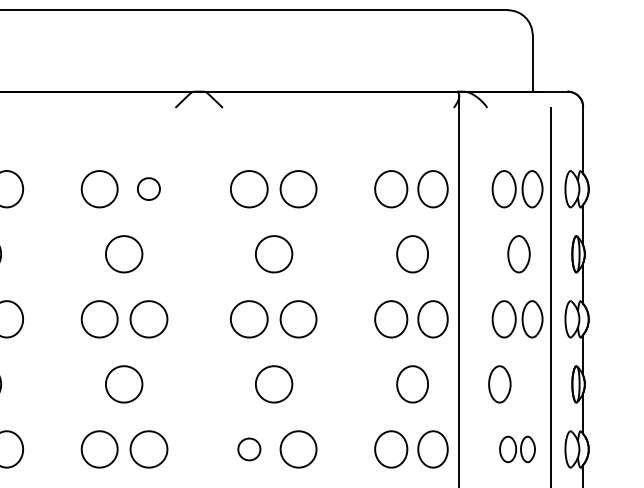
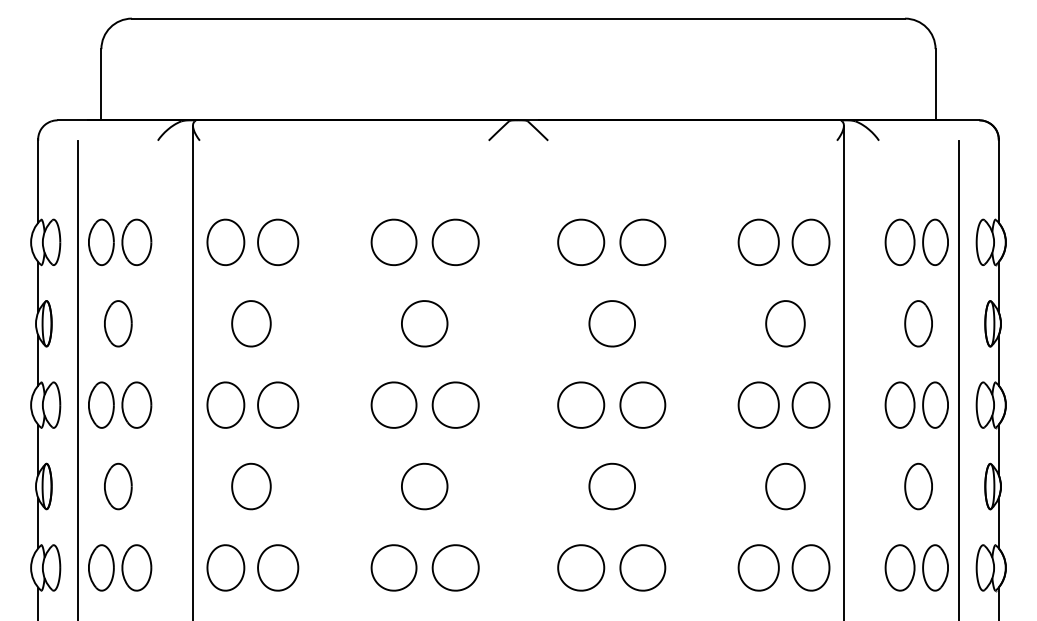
part: (148, 188) -> (455, 241), size x1.67
part: (499, 384) -> (918, 486), moved
part: (249, 449) -> (581, 567), size x1.67
part: (517, 449) -> (916, 567), size x1.43

